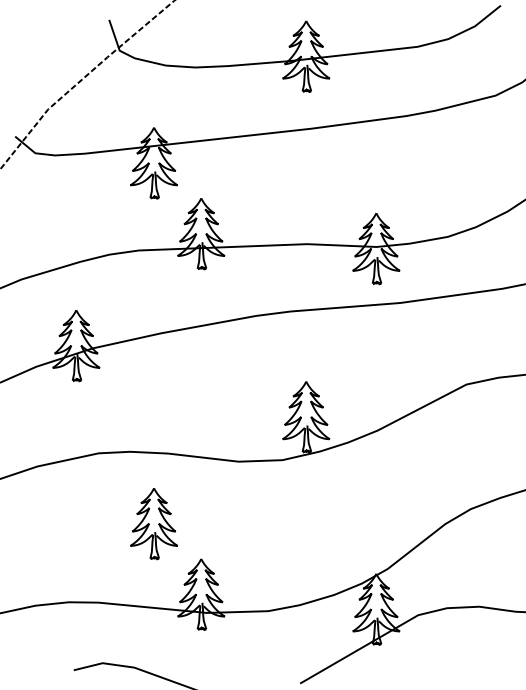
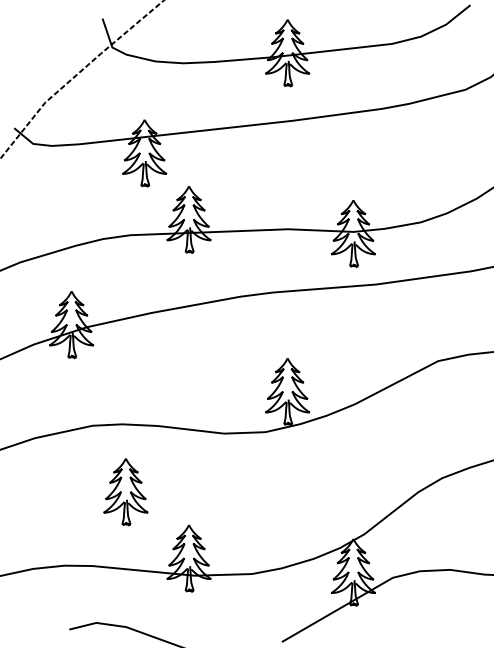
part: (153, 524) -> (125, 492), moved

